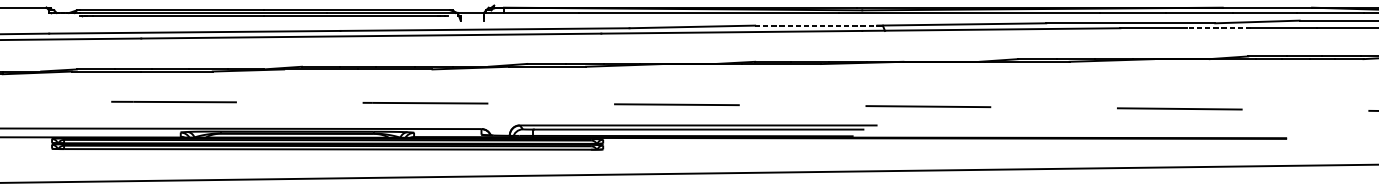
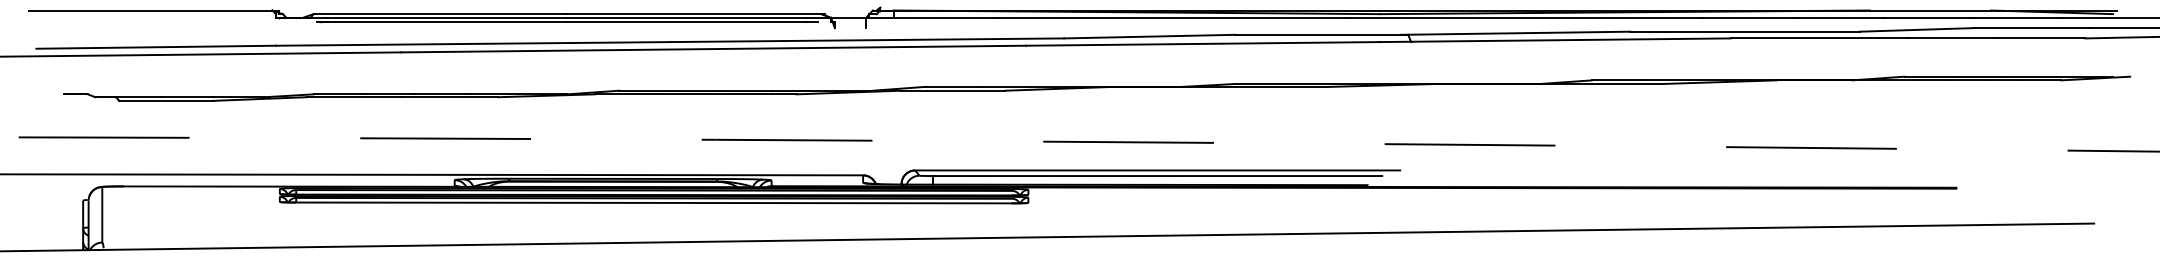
line: (816, 25) -> (1317, 34), dashed -> solid
line: (1218, 28) -> (1864, 38), dashed -> solid

